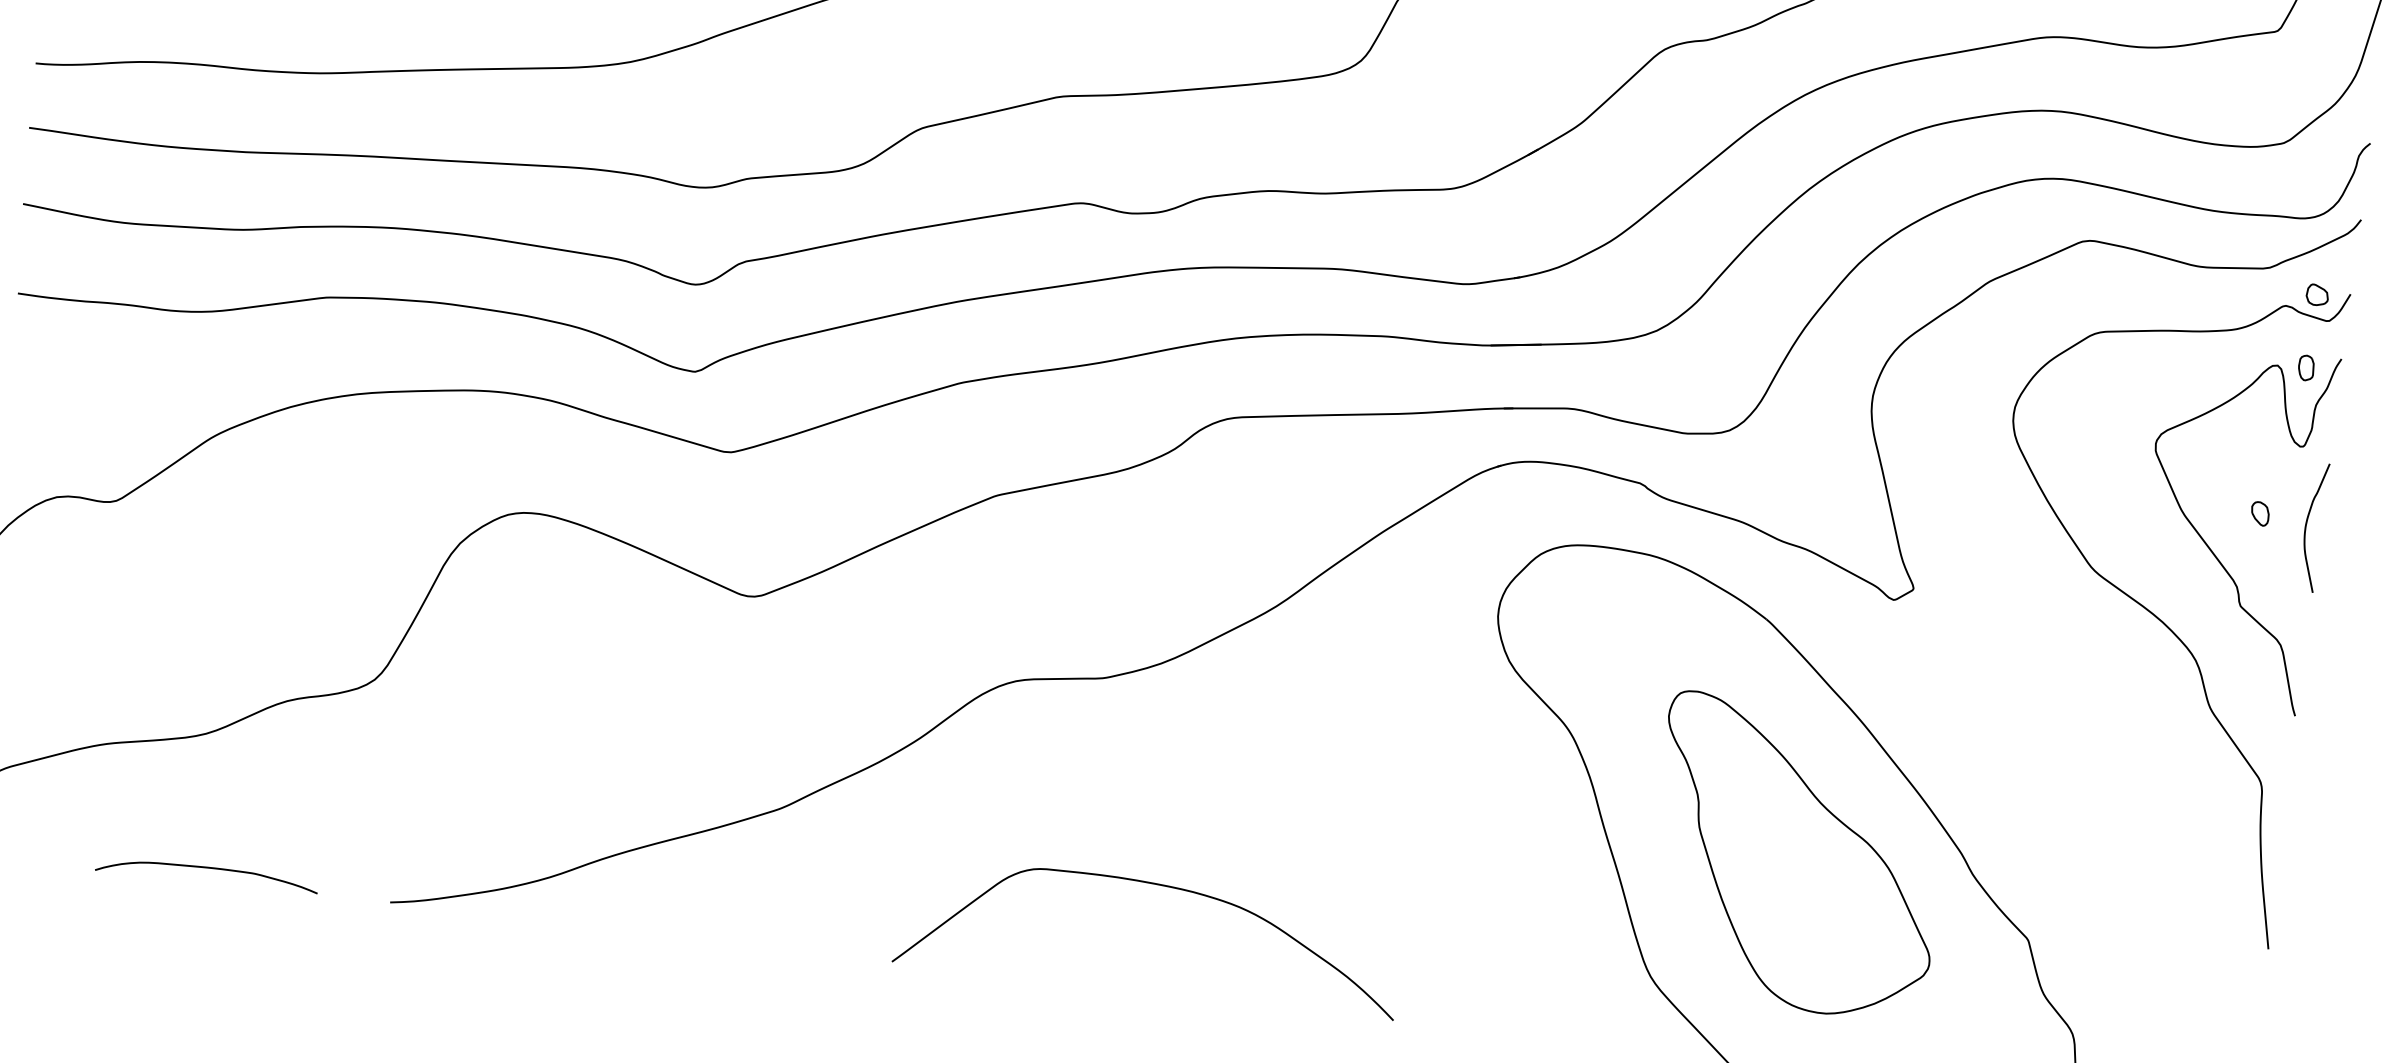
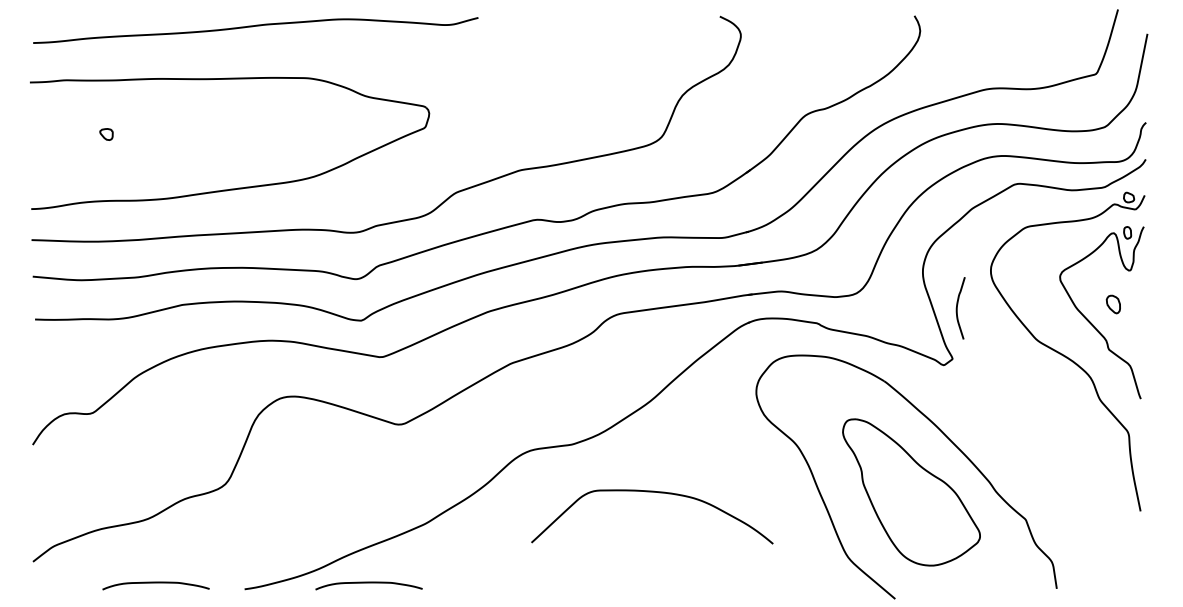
part: (2260, 513) -> (1113, 304), size x1.6
curve: (2307, 527) -> (957, 308), moved
curve: (1154, 885) -> (652, 492), moved
curve: (648, 919) -> (368, 583), added

